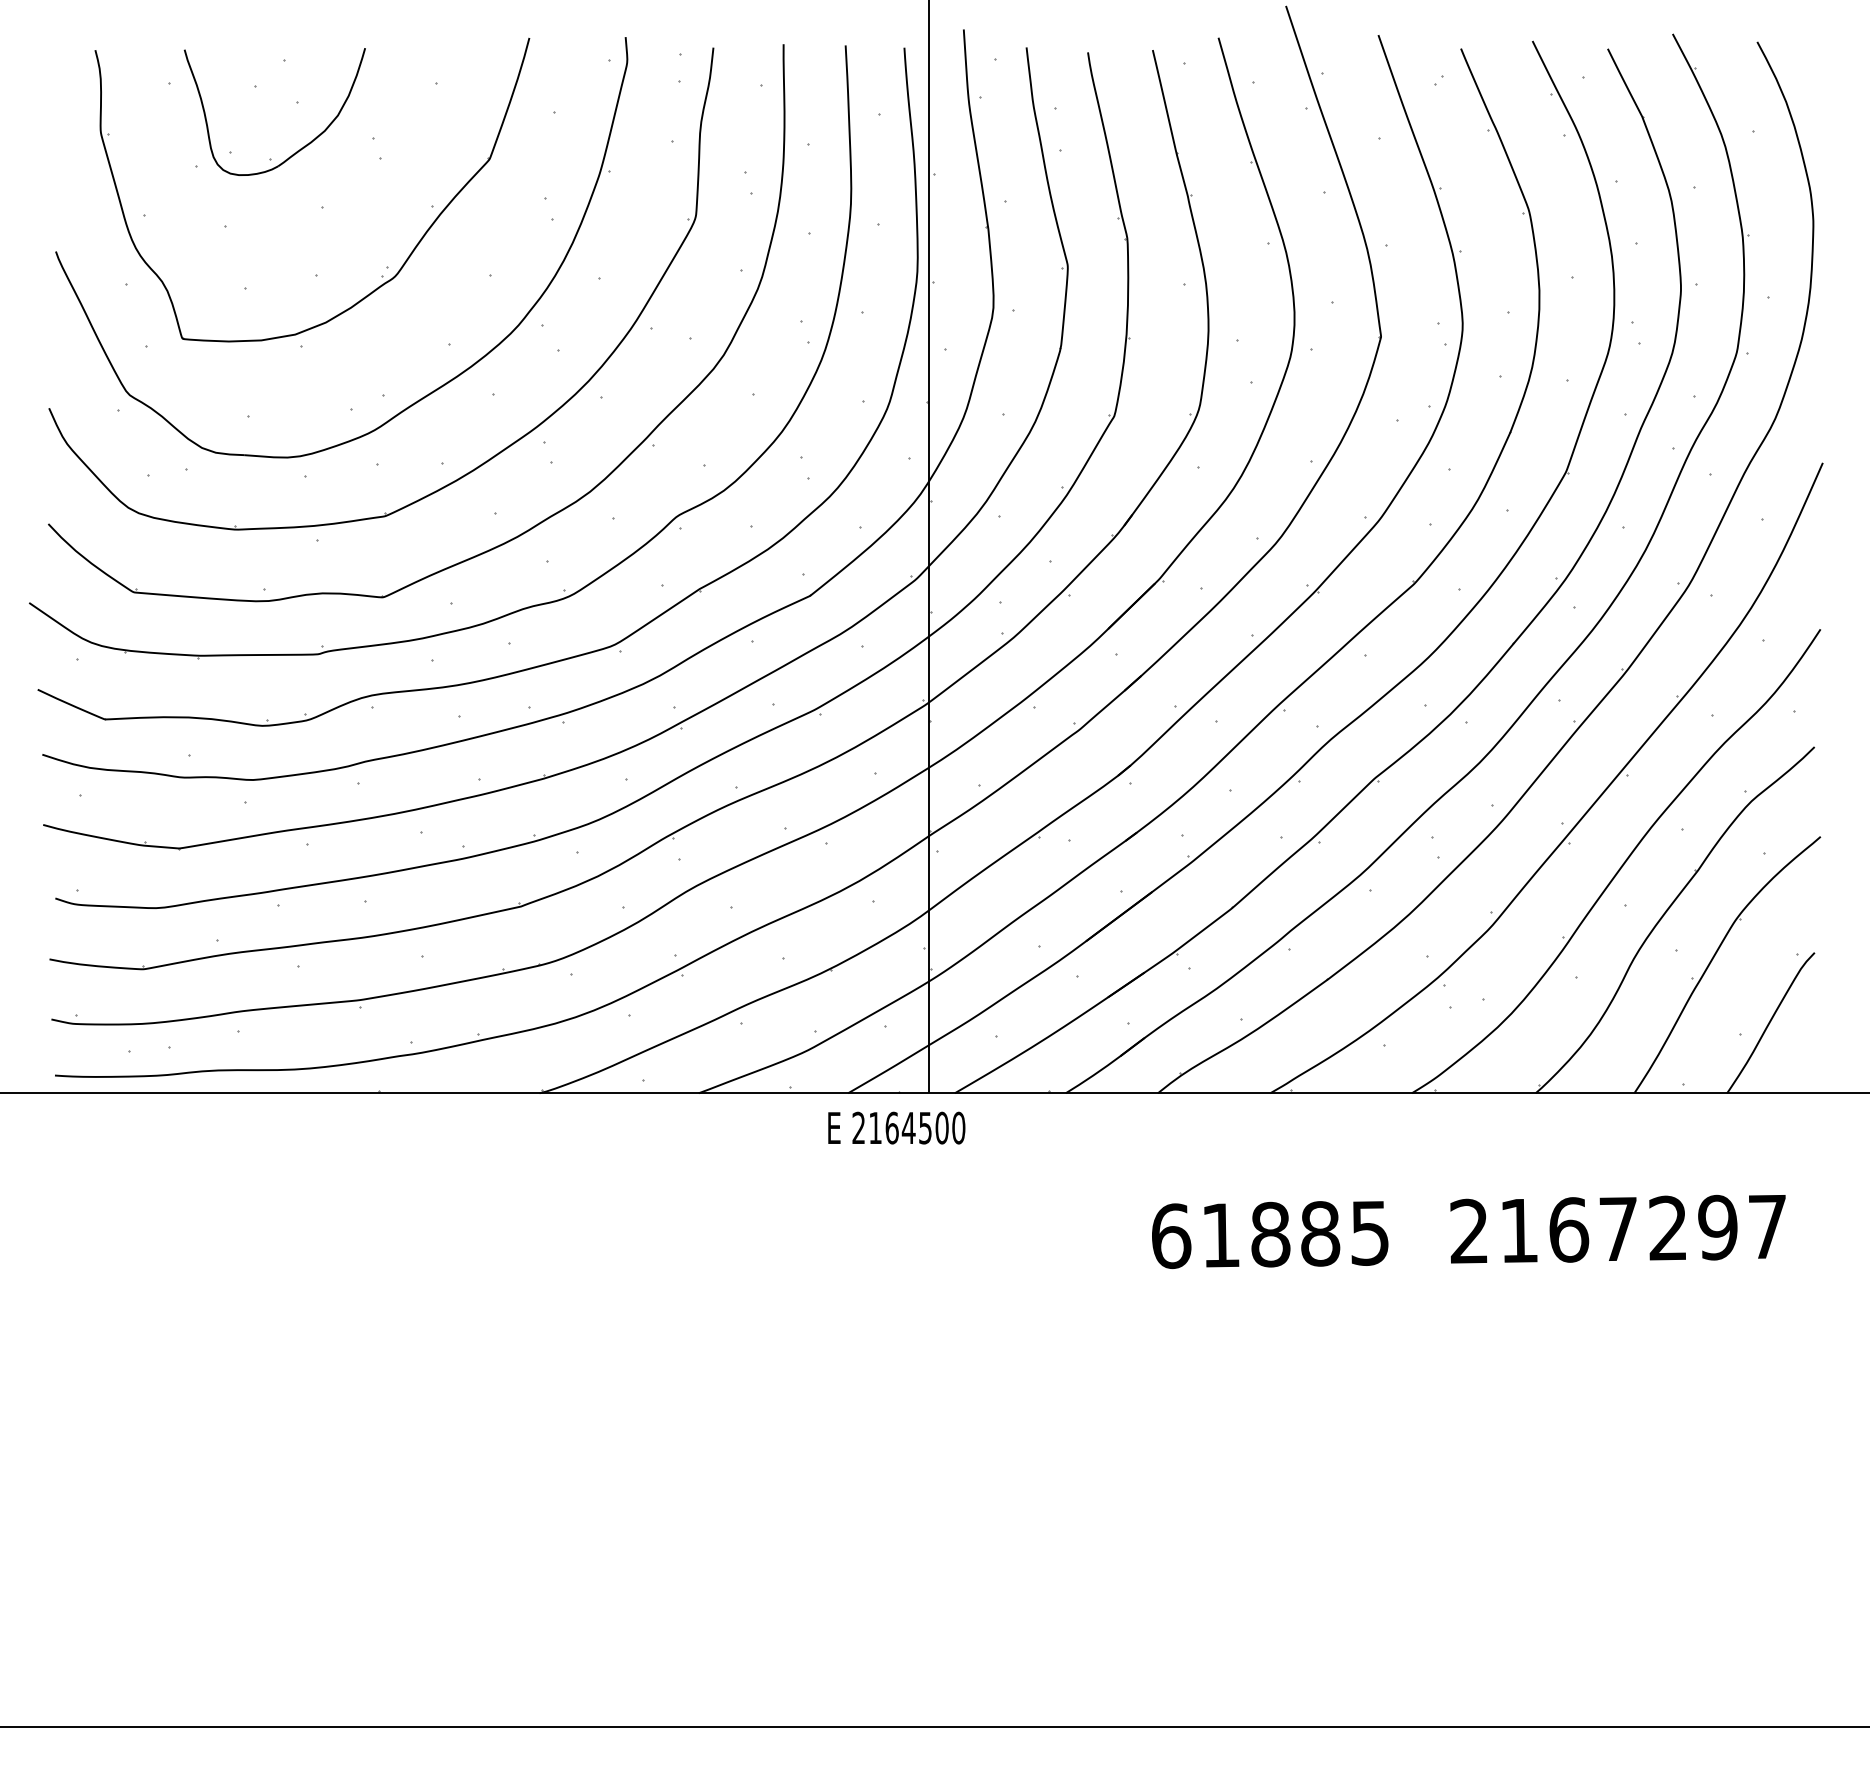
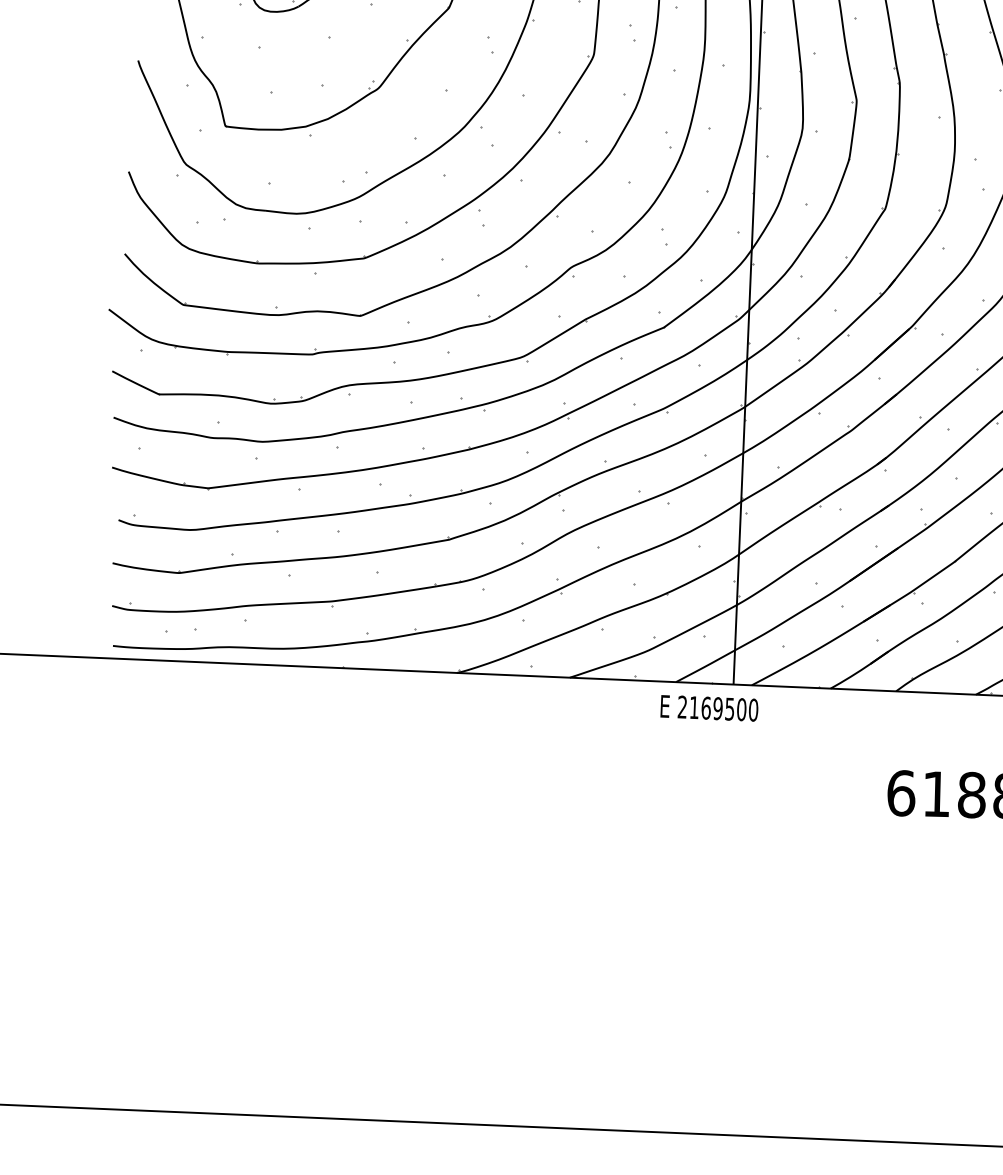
text: (908, 1127) -> (717, 708), 2164500 -> 2169500

